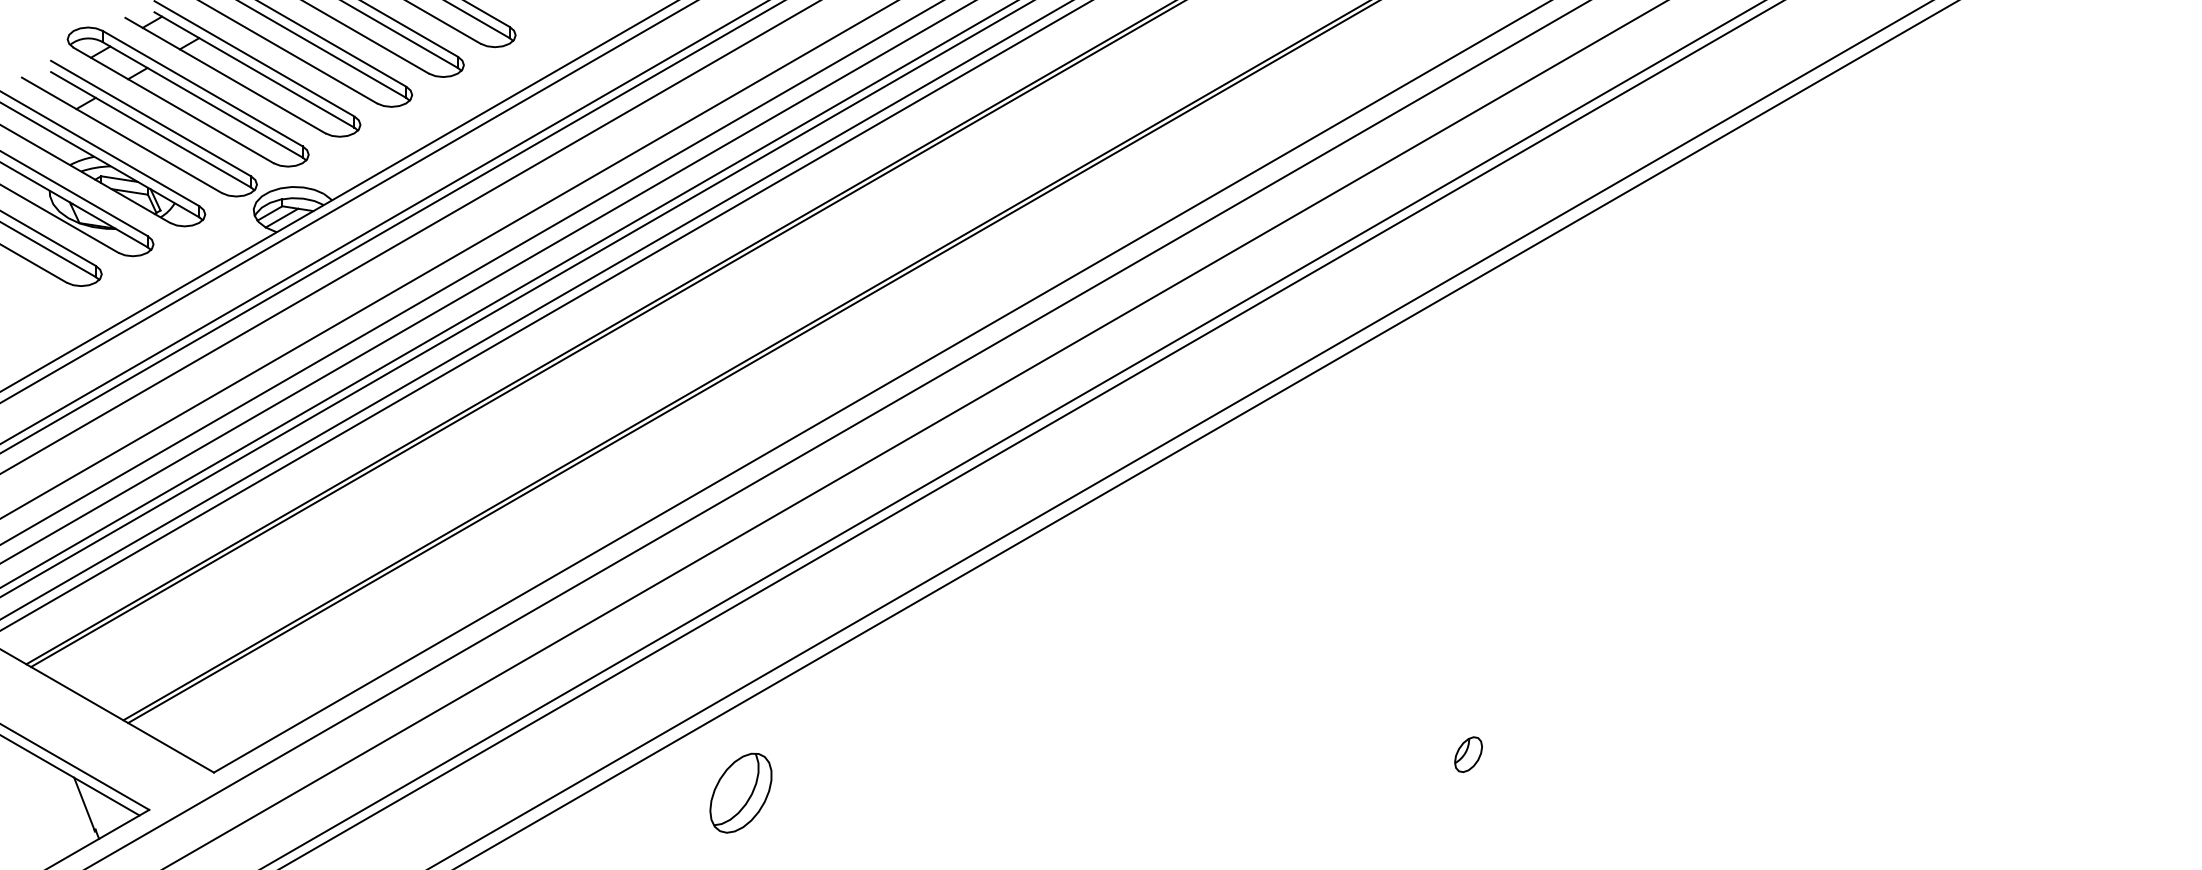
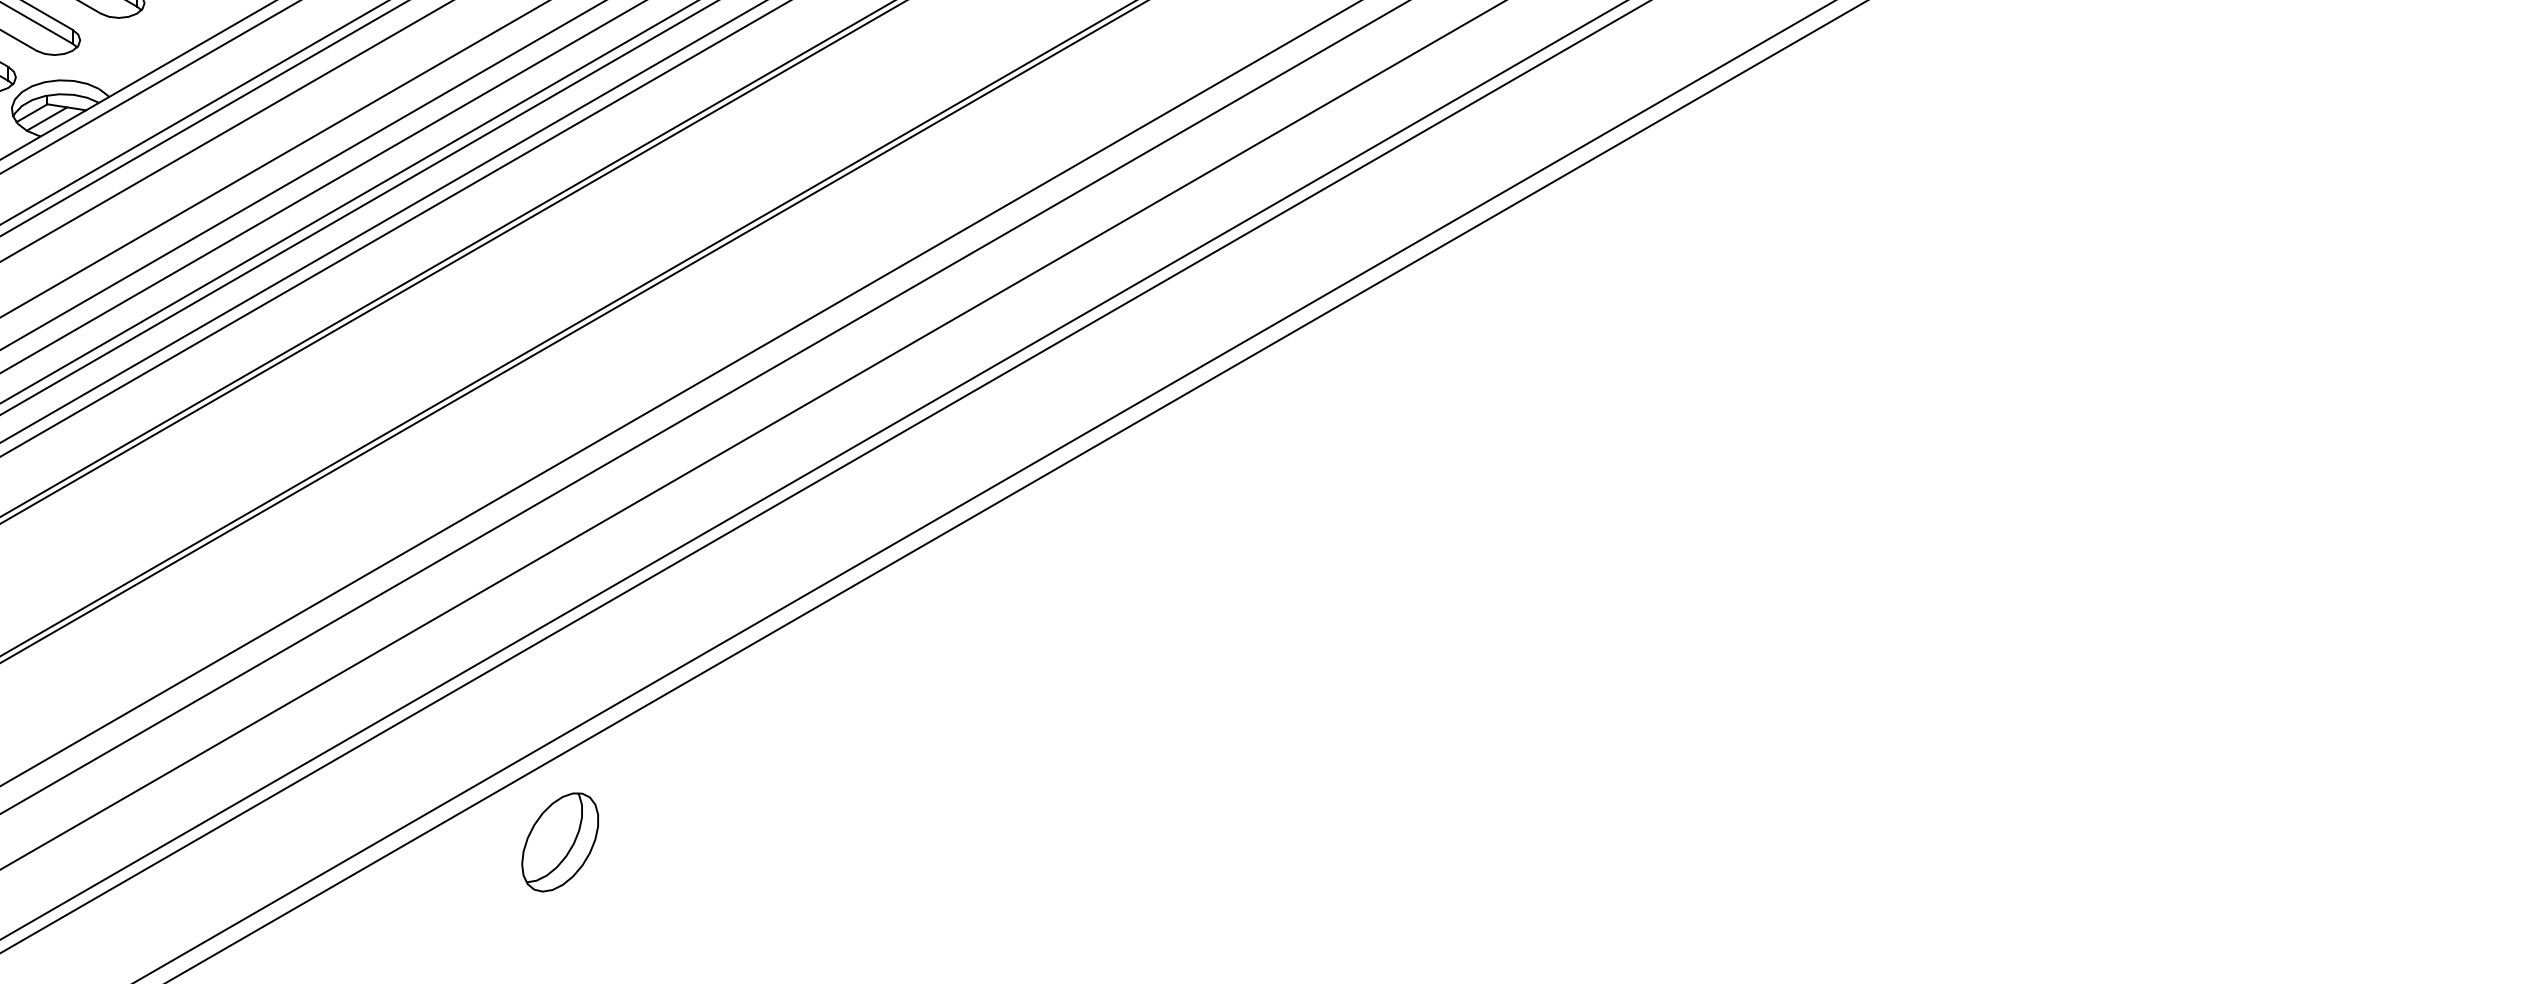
part: (1468, 754) -> (1521, 785), removed
part: (740, 792) -> (559, 841), moved

